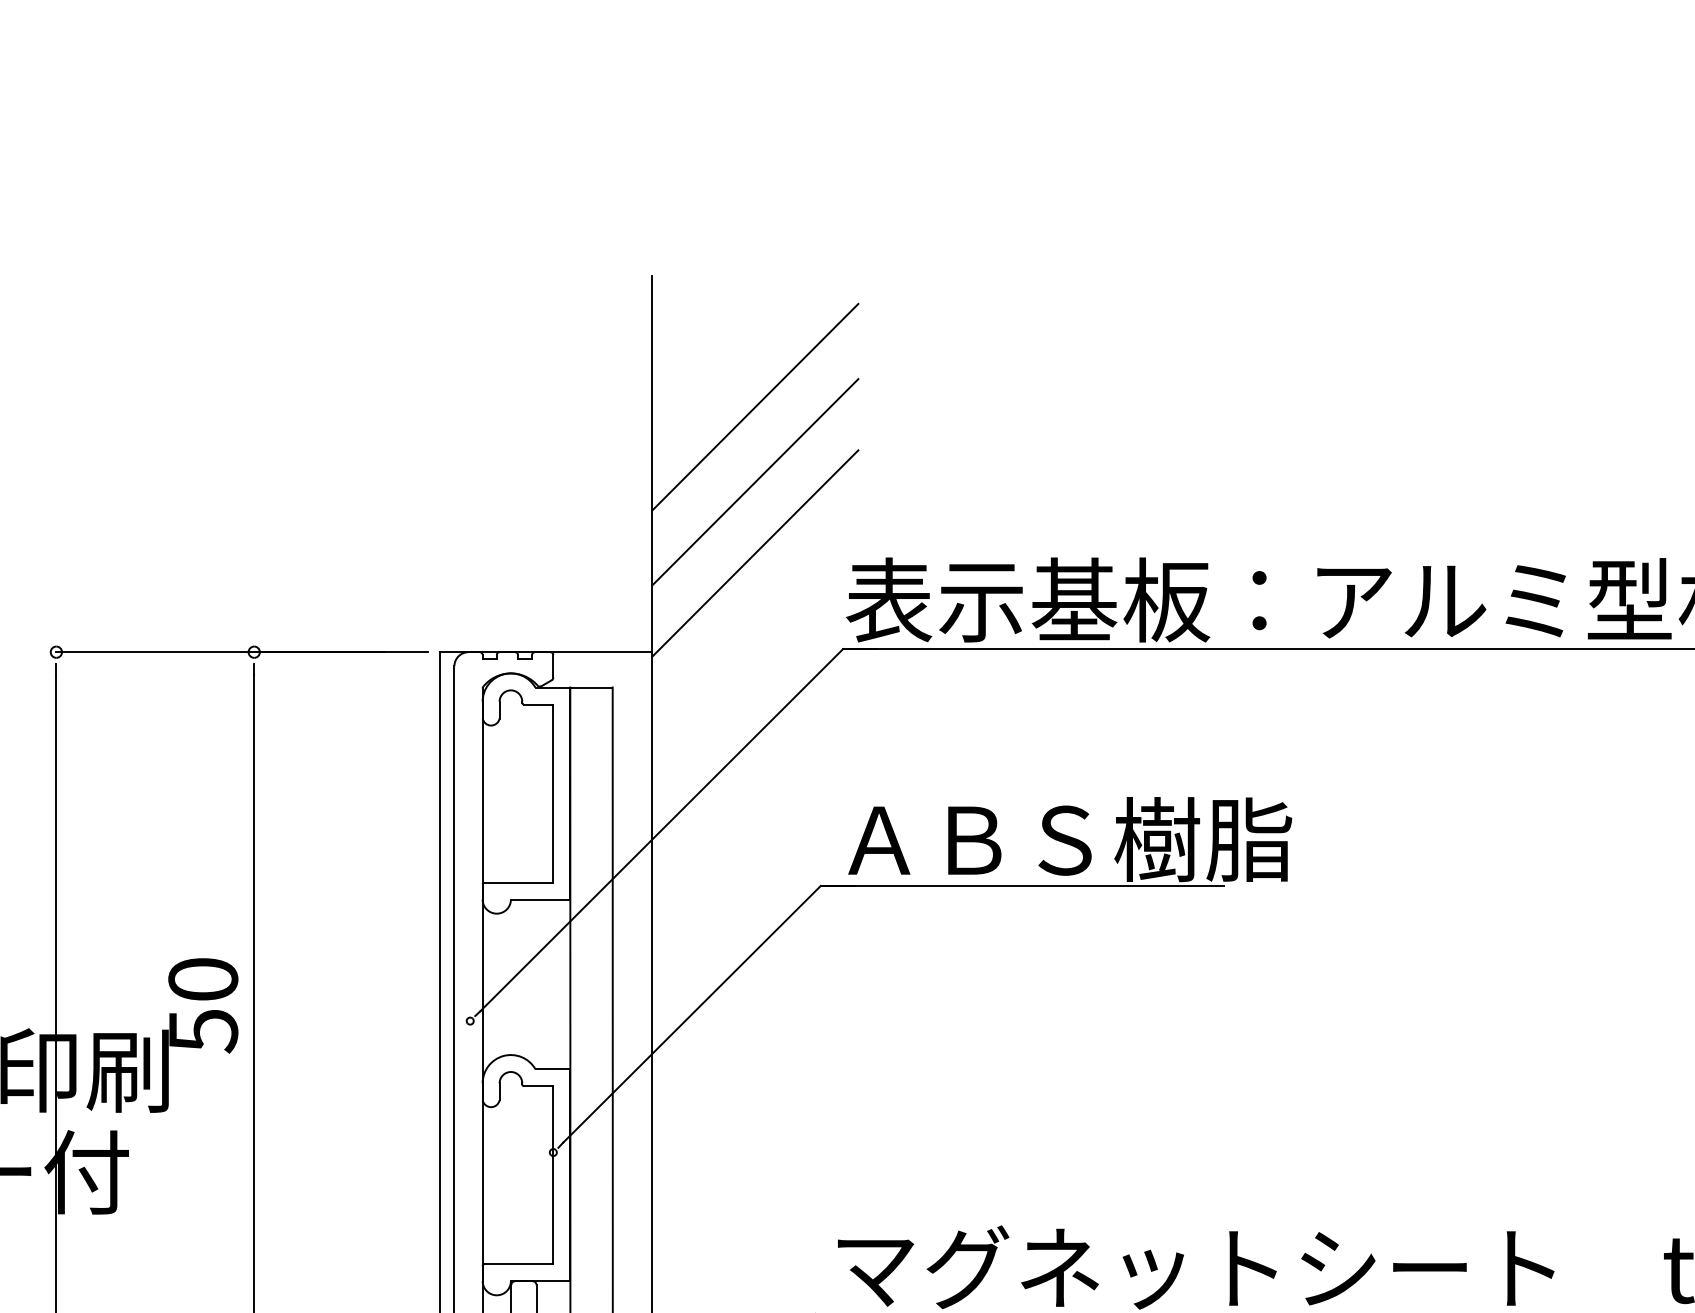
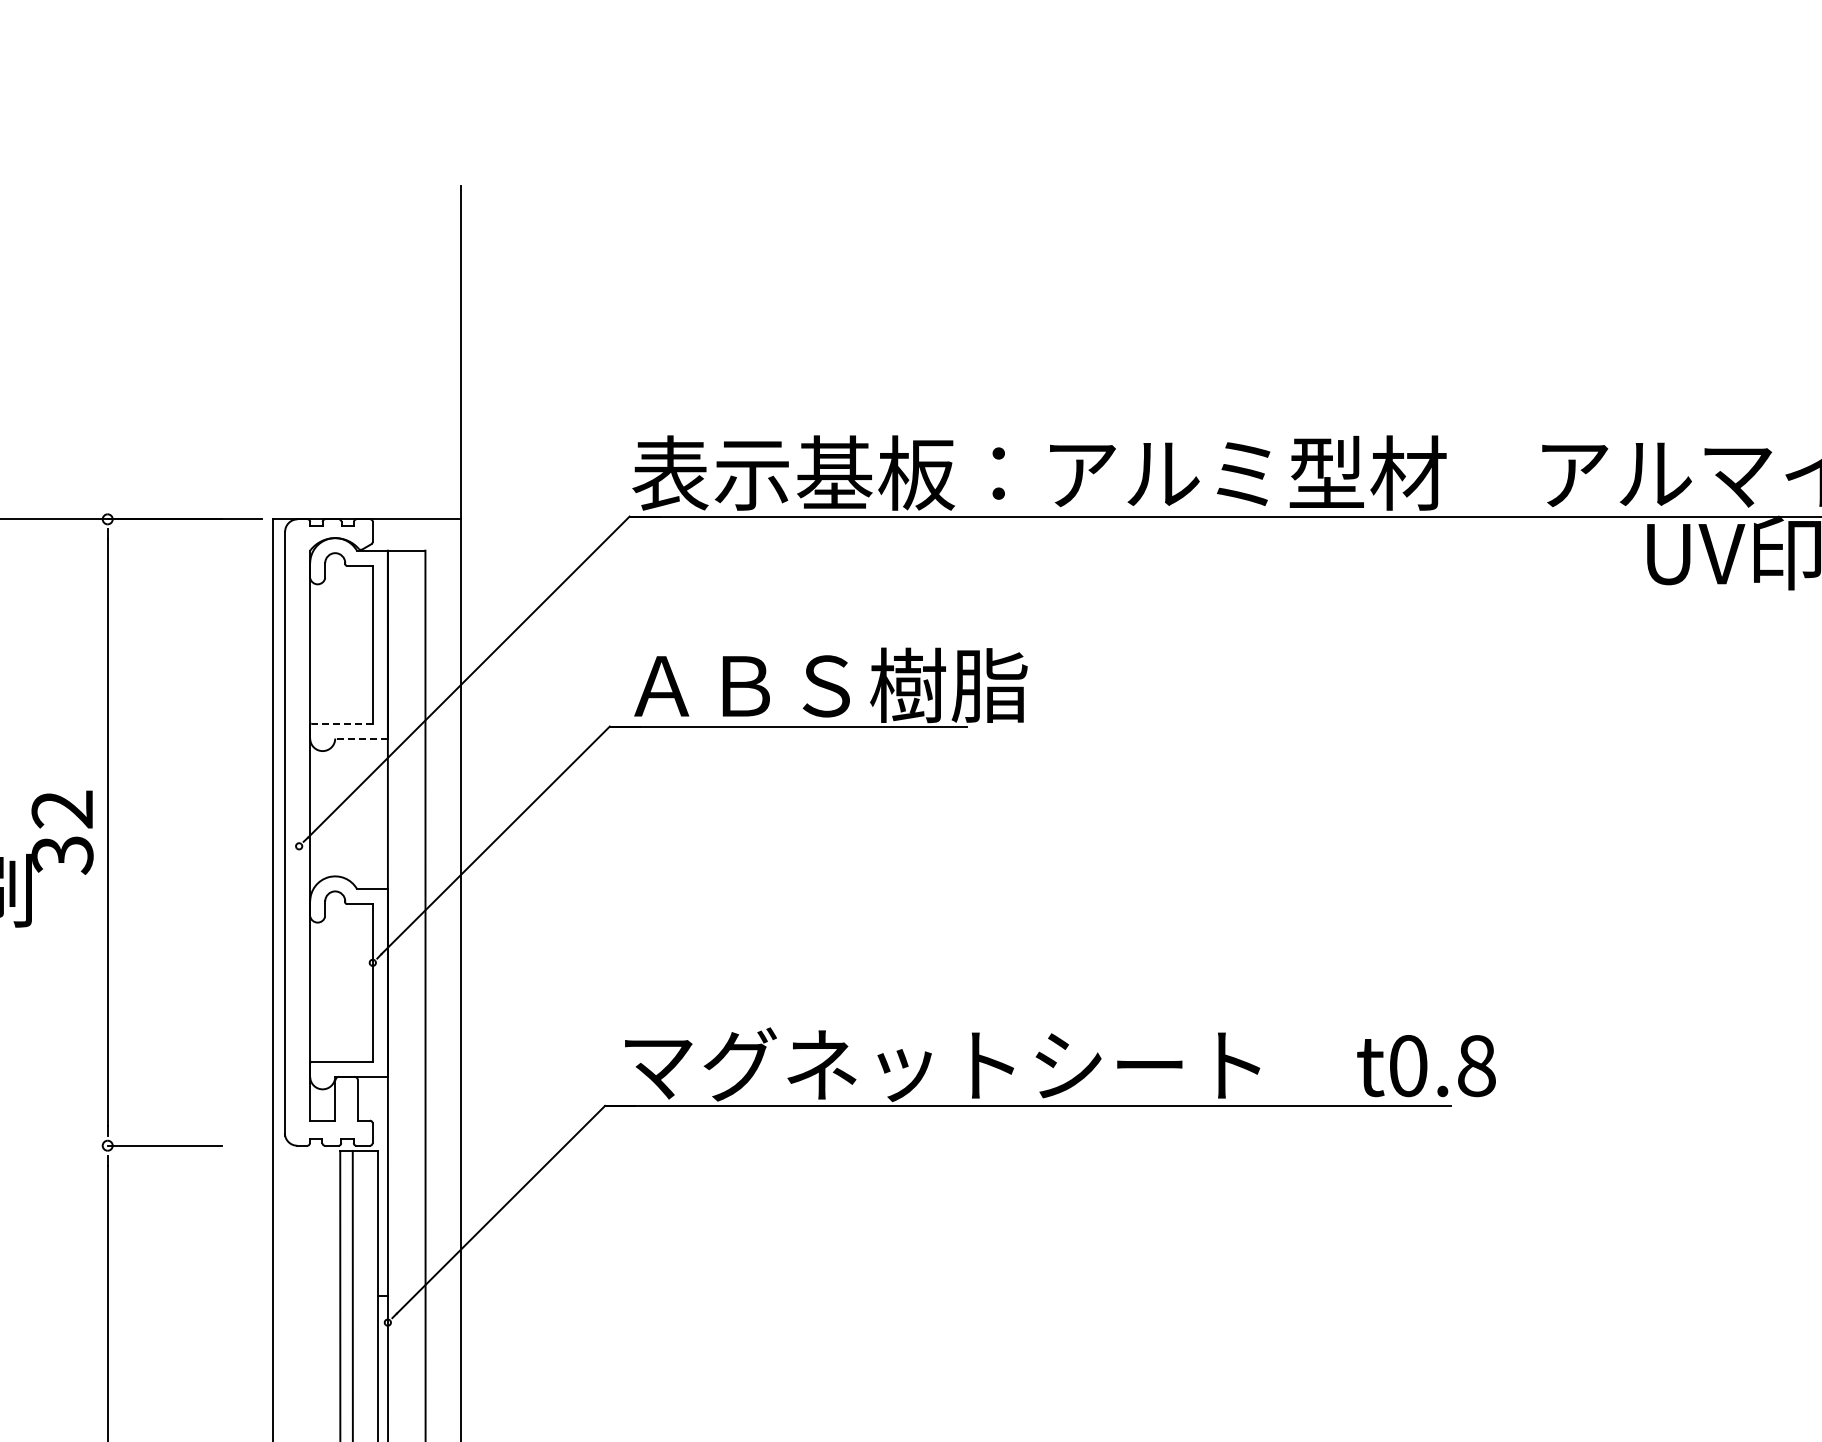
line: (756, 406) -> (552, 301), removed
line: (756, 482) -> (552, 368), removed
line: (756, 553) -> (552, 431), removed
line: (519, 882) -> (342, 723), solid -> dashed
line: (540, 899) -> (361, 738), solid -> dashed
text: (203, 1005) -> (62, 832), 50 -> 32

